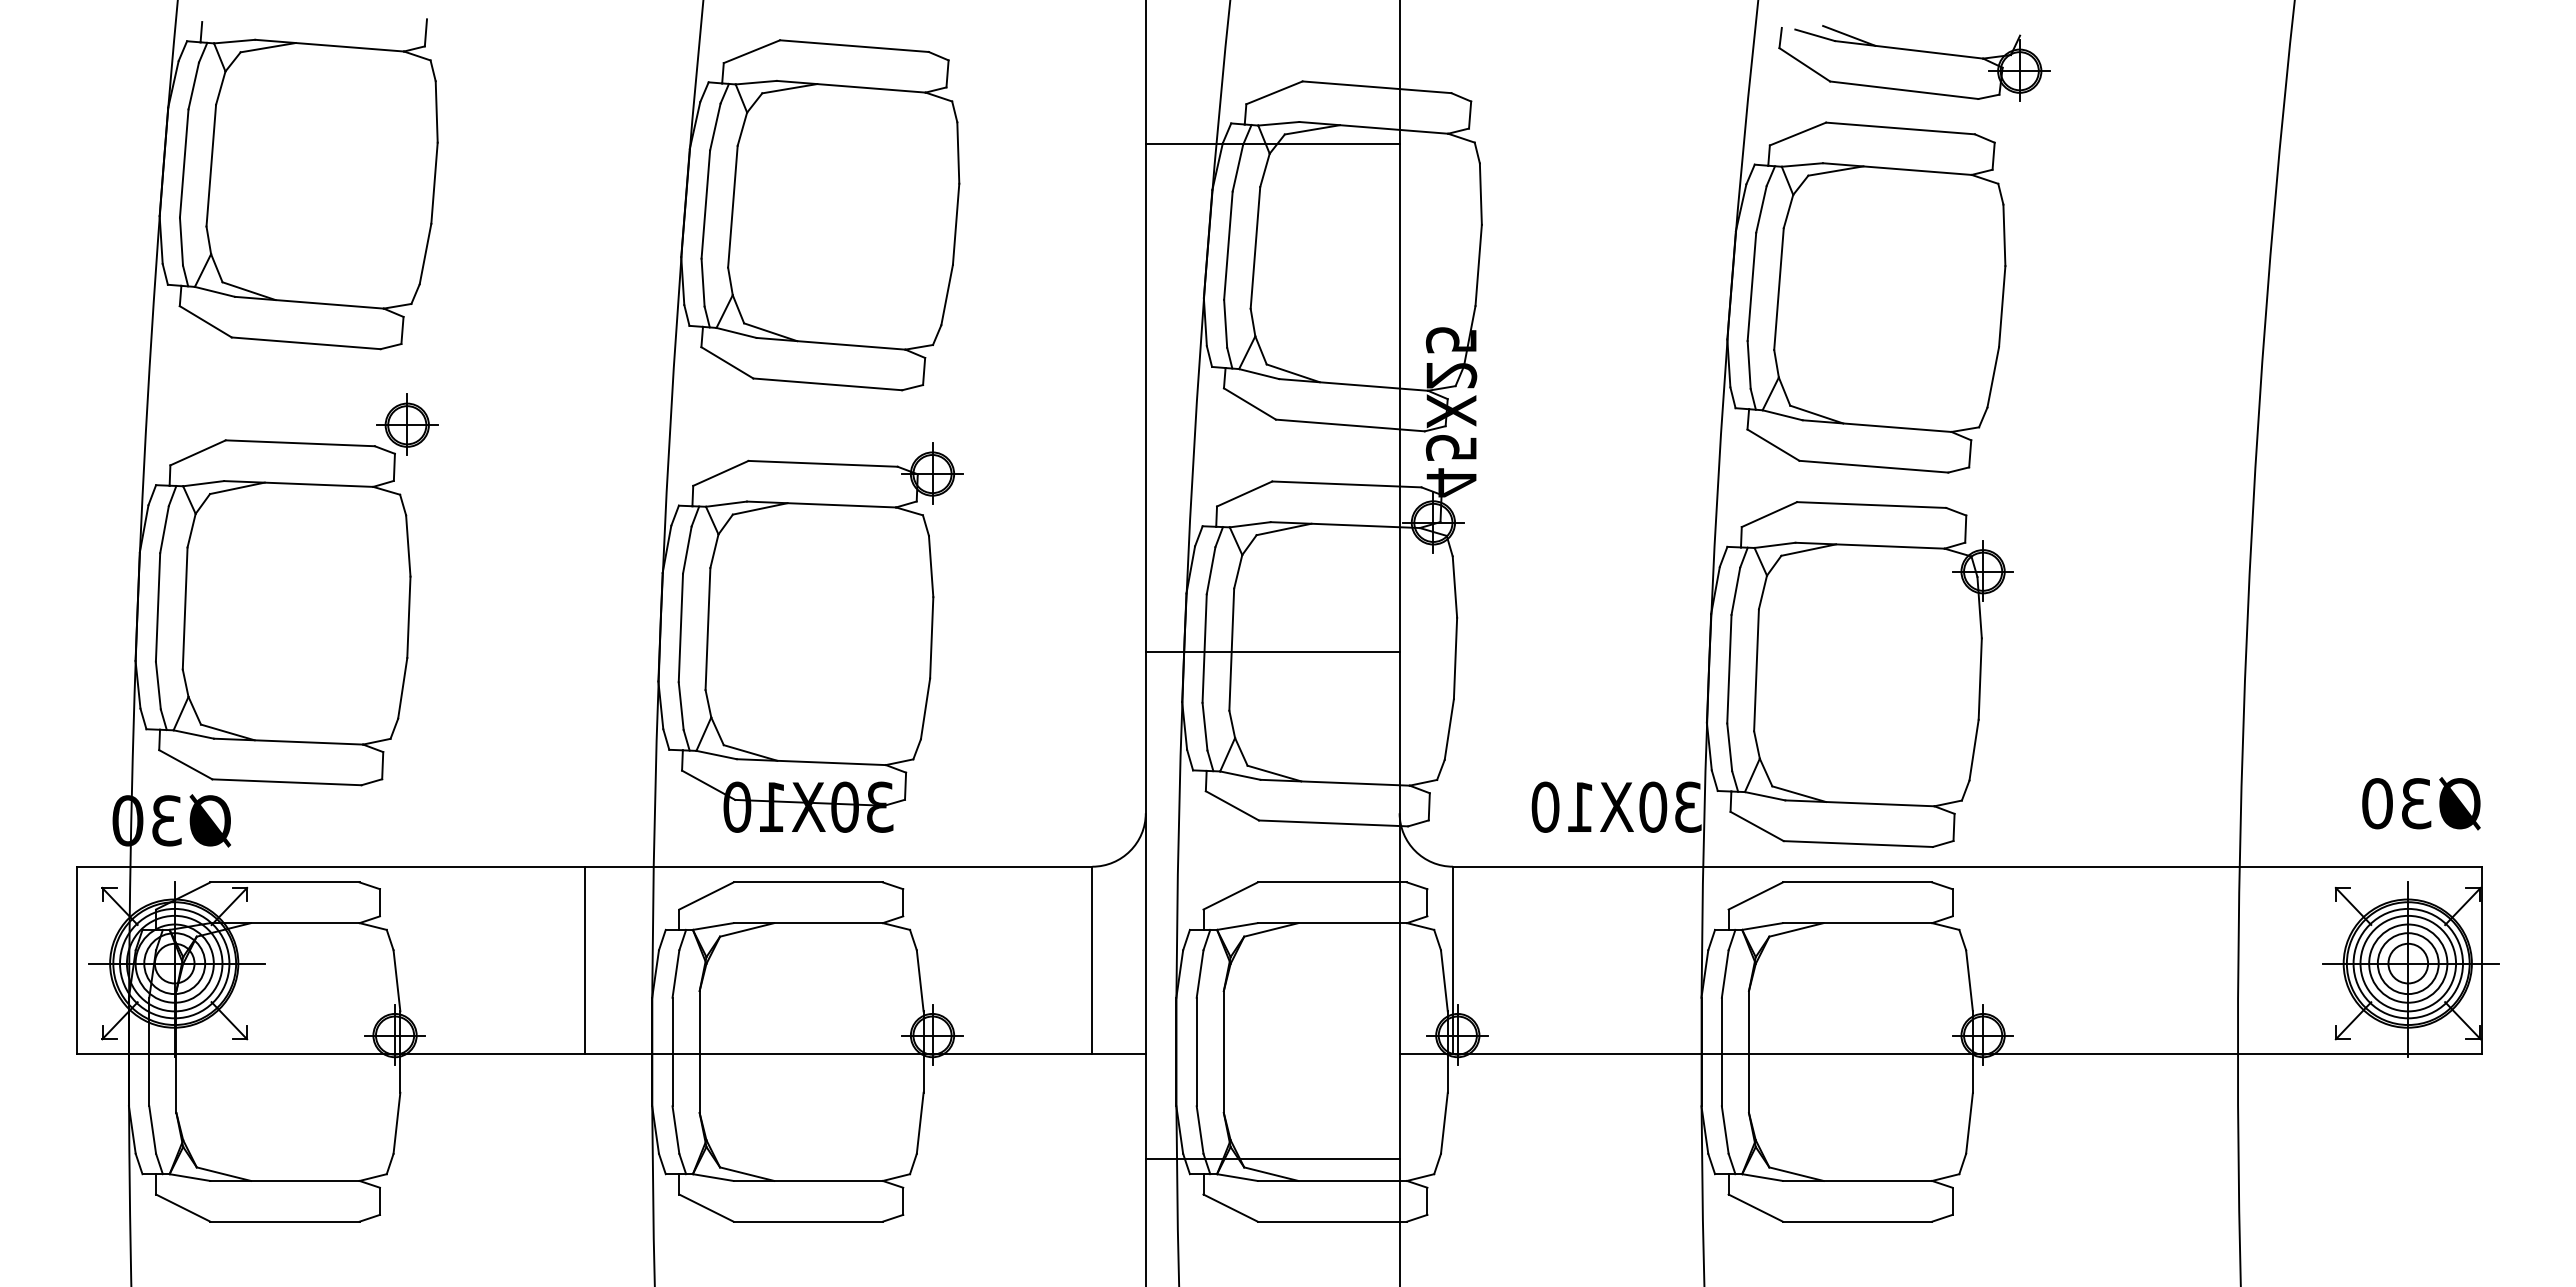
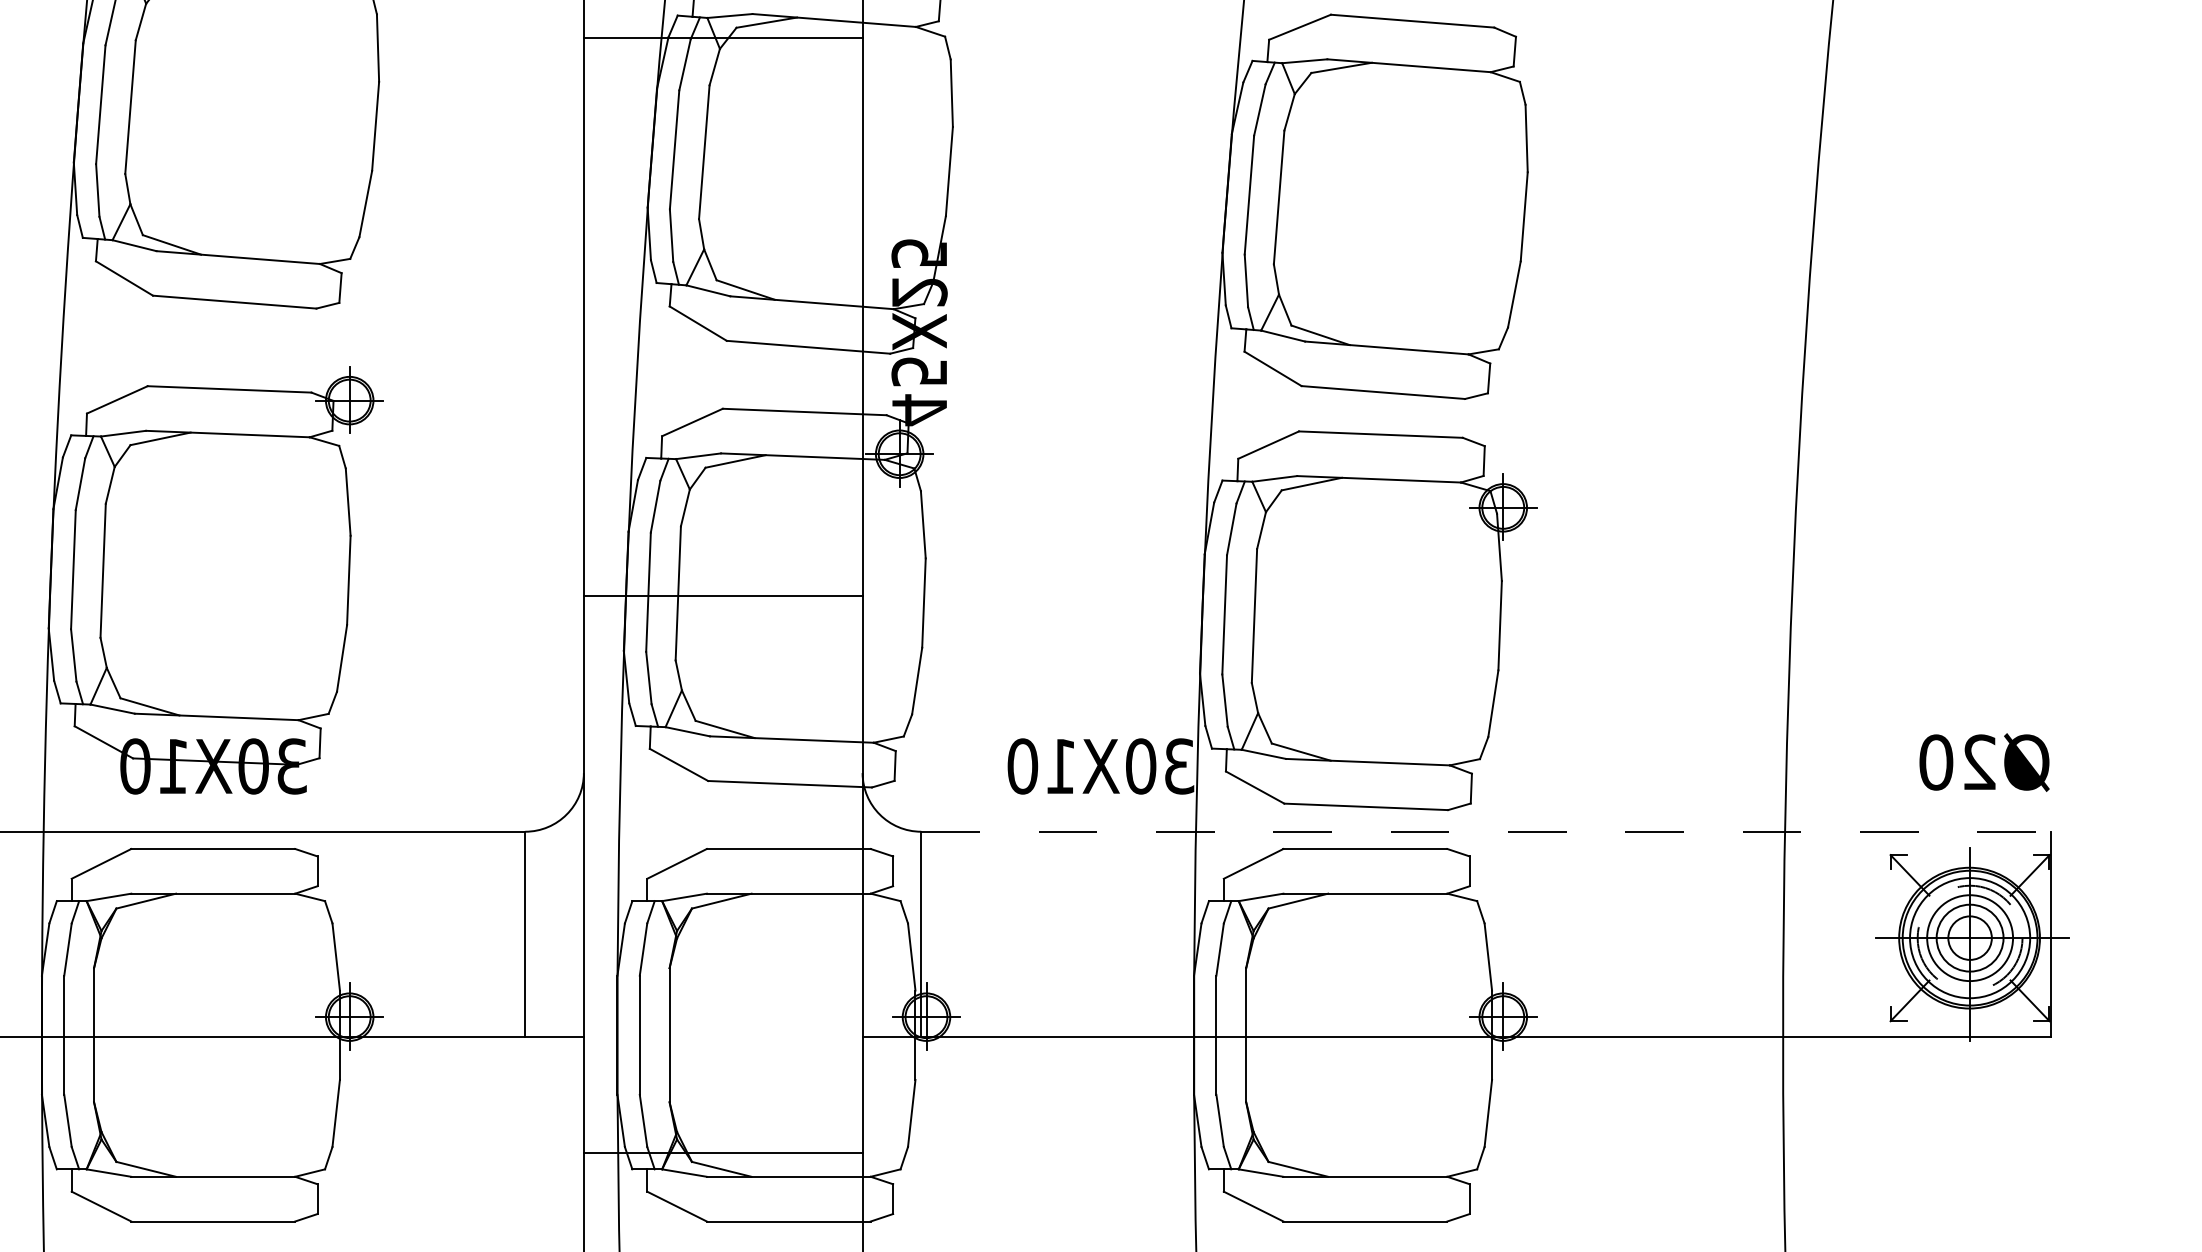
text: (2416, 803) -> (1979, 762), Ø30 -> Ø20
line: (1967, 866) -> (1486, 831), solid -> dashed
circle: (2408, 963) -> (1970, 938), solid -> dashed

